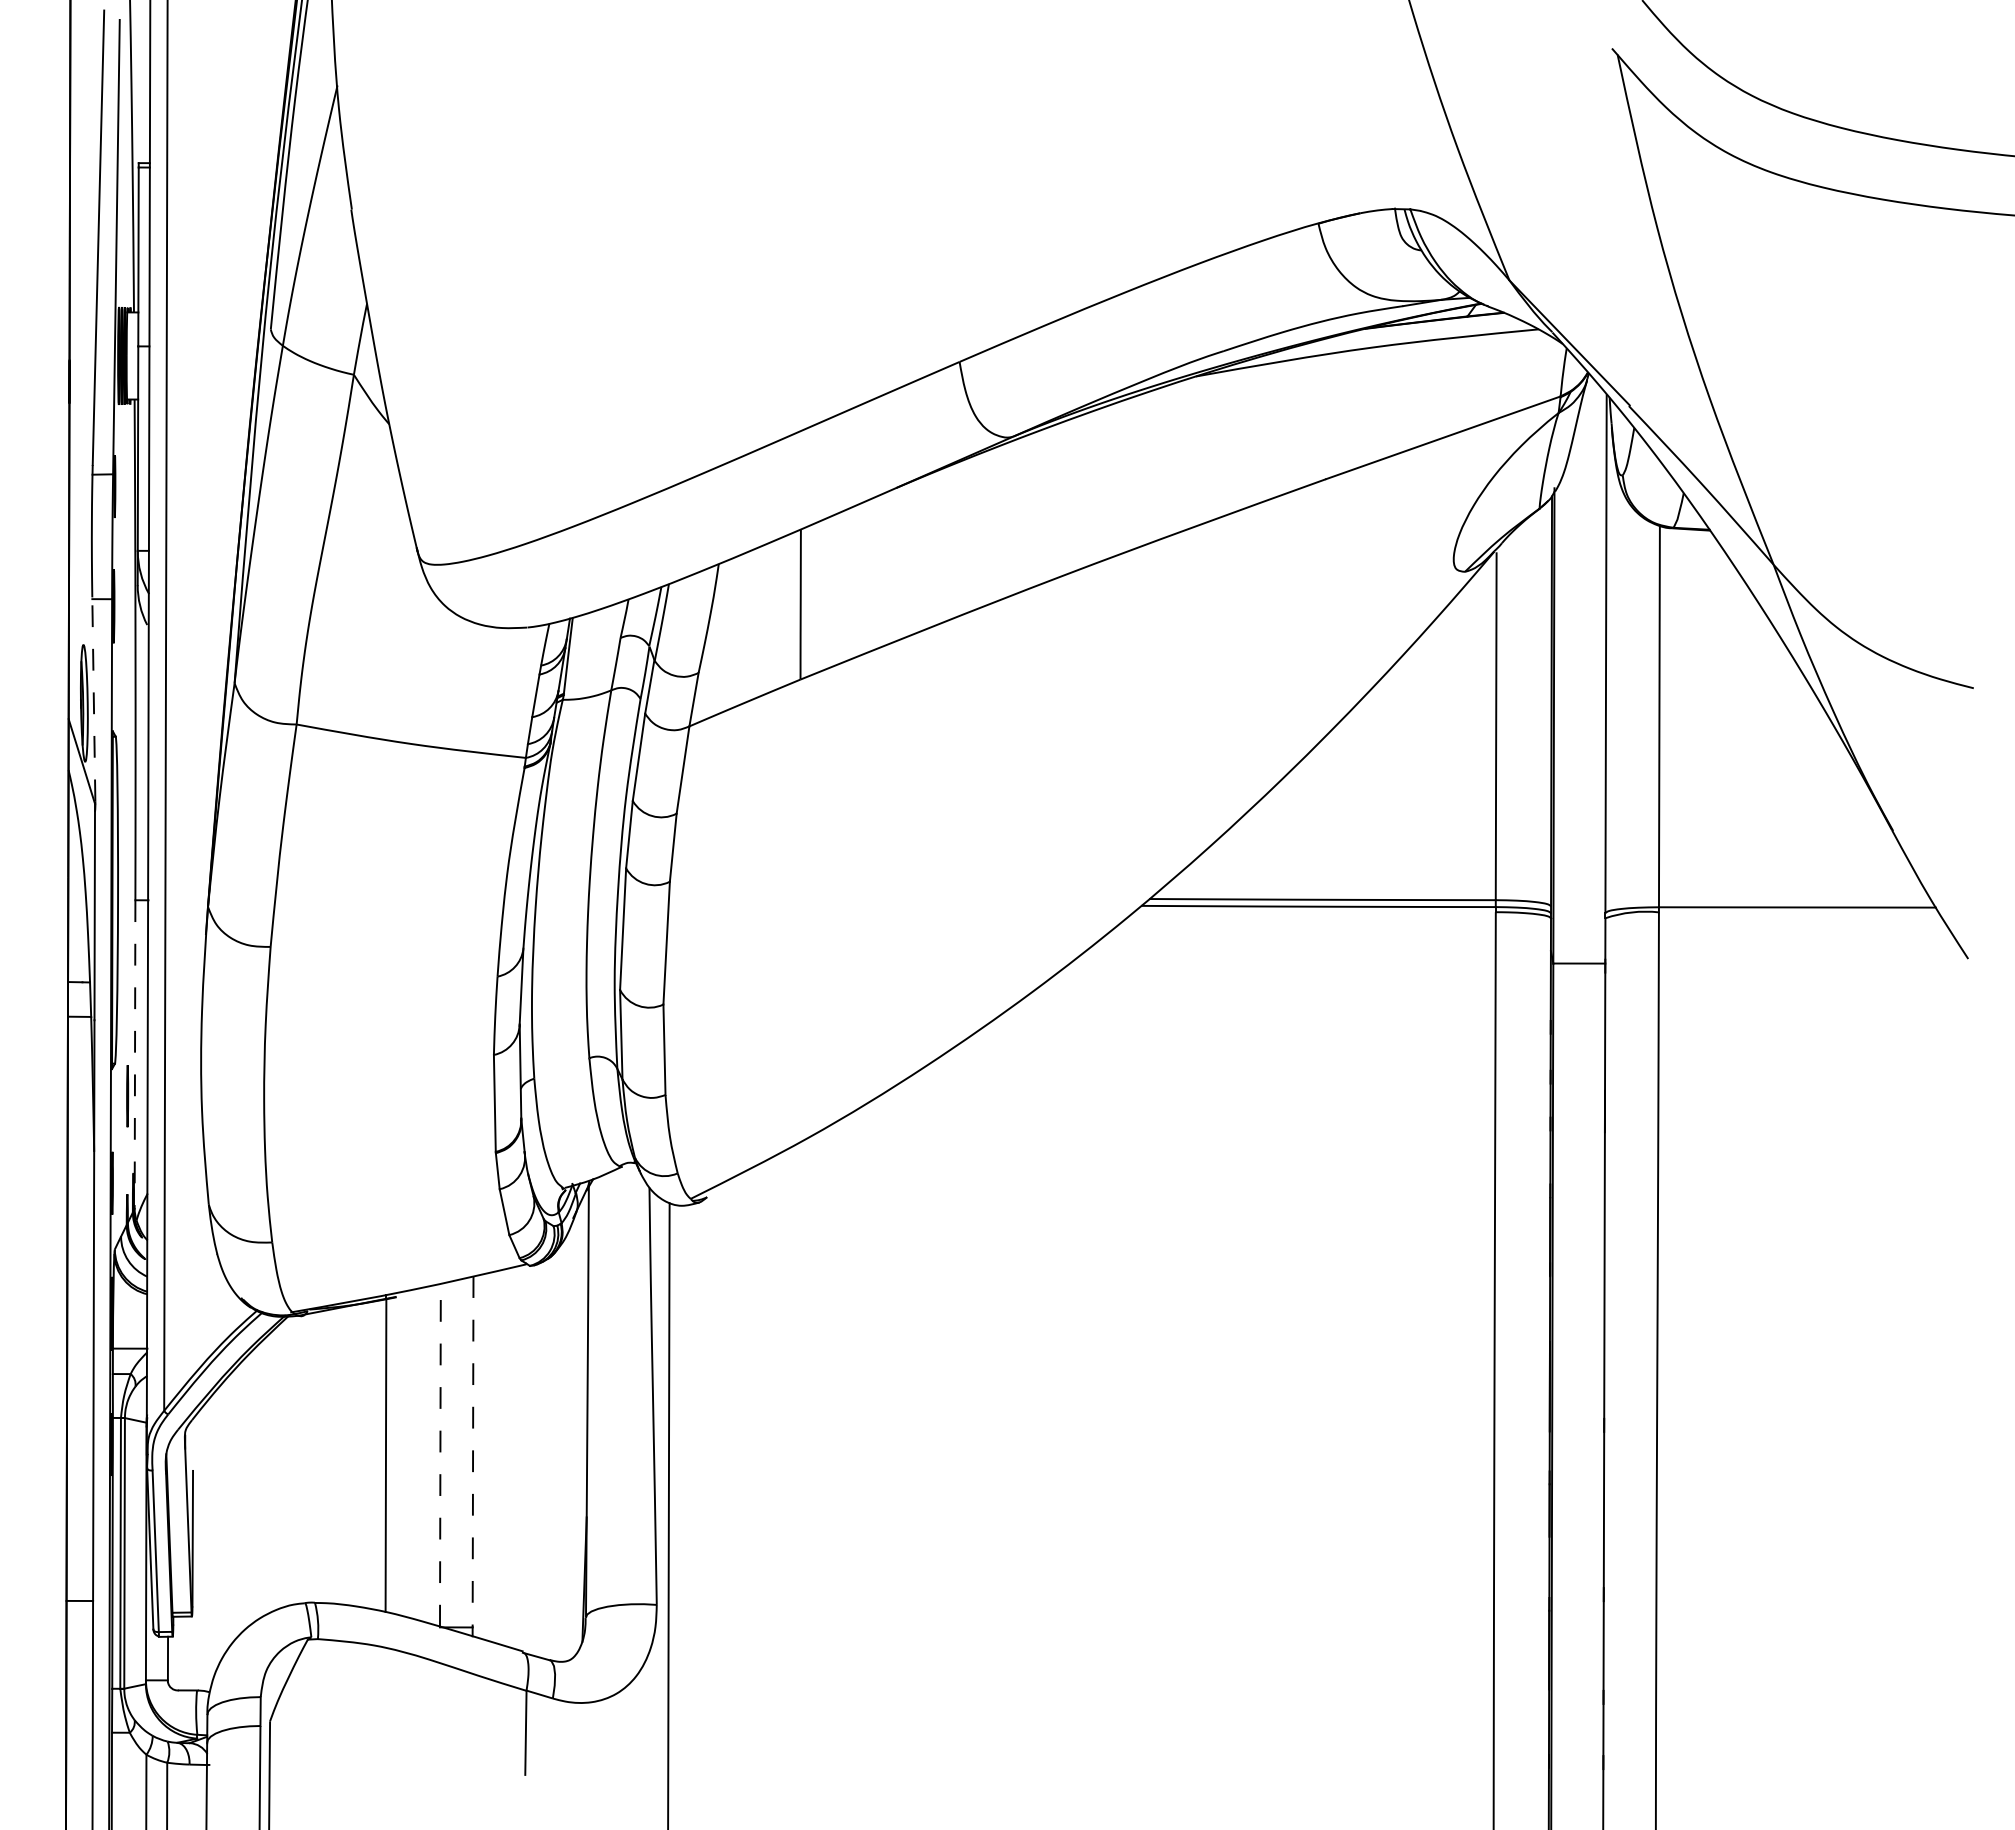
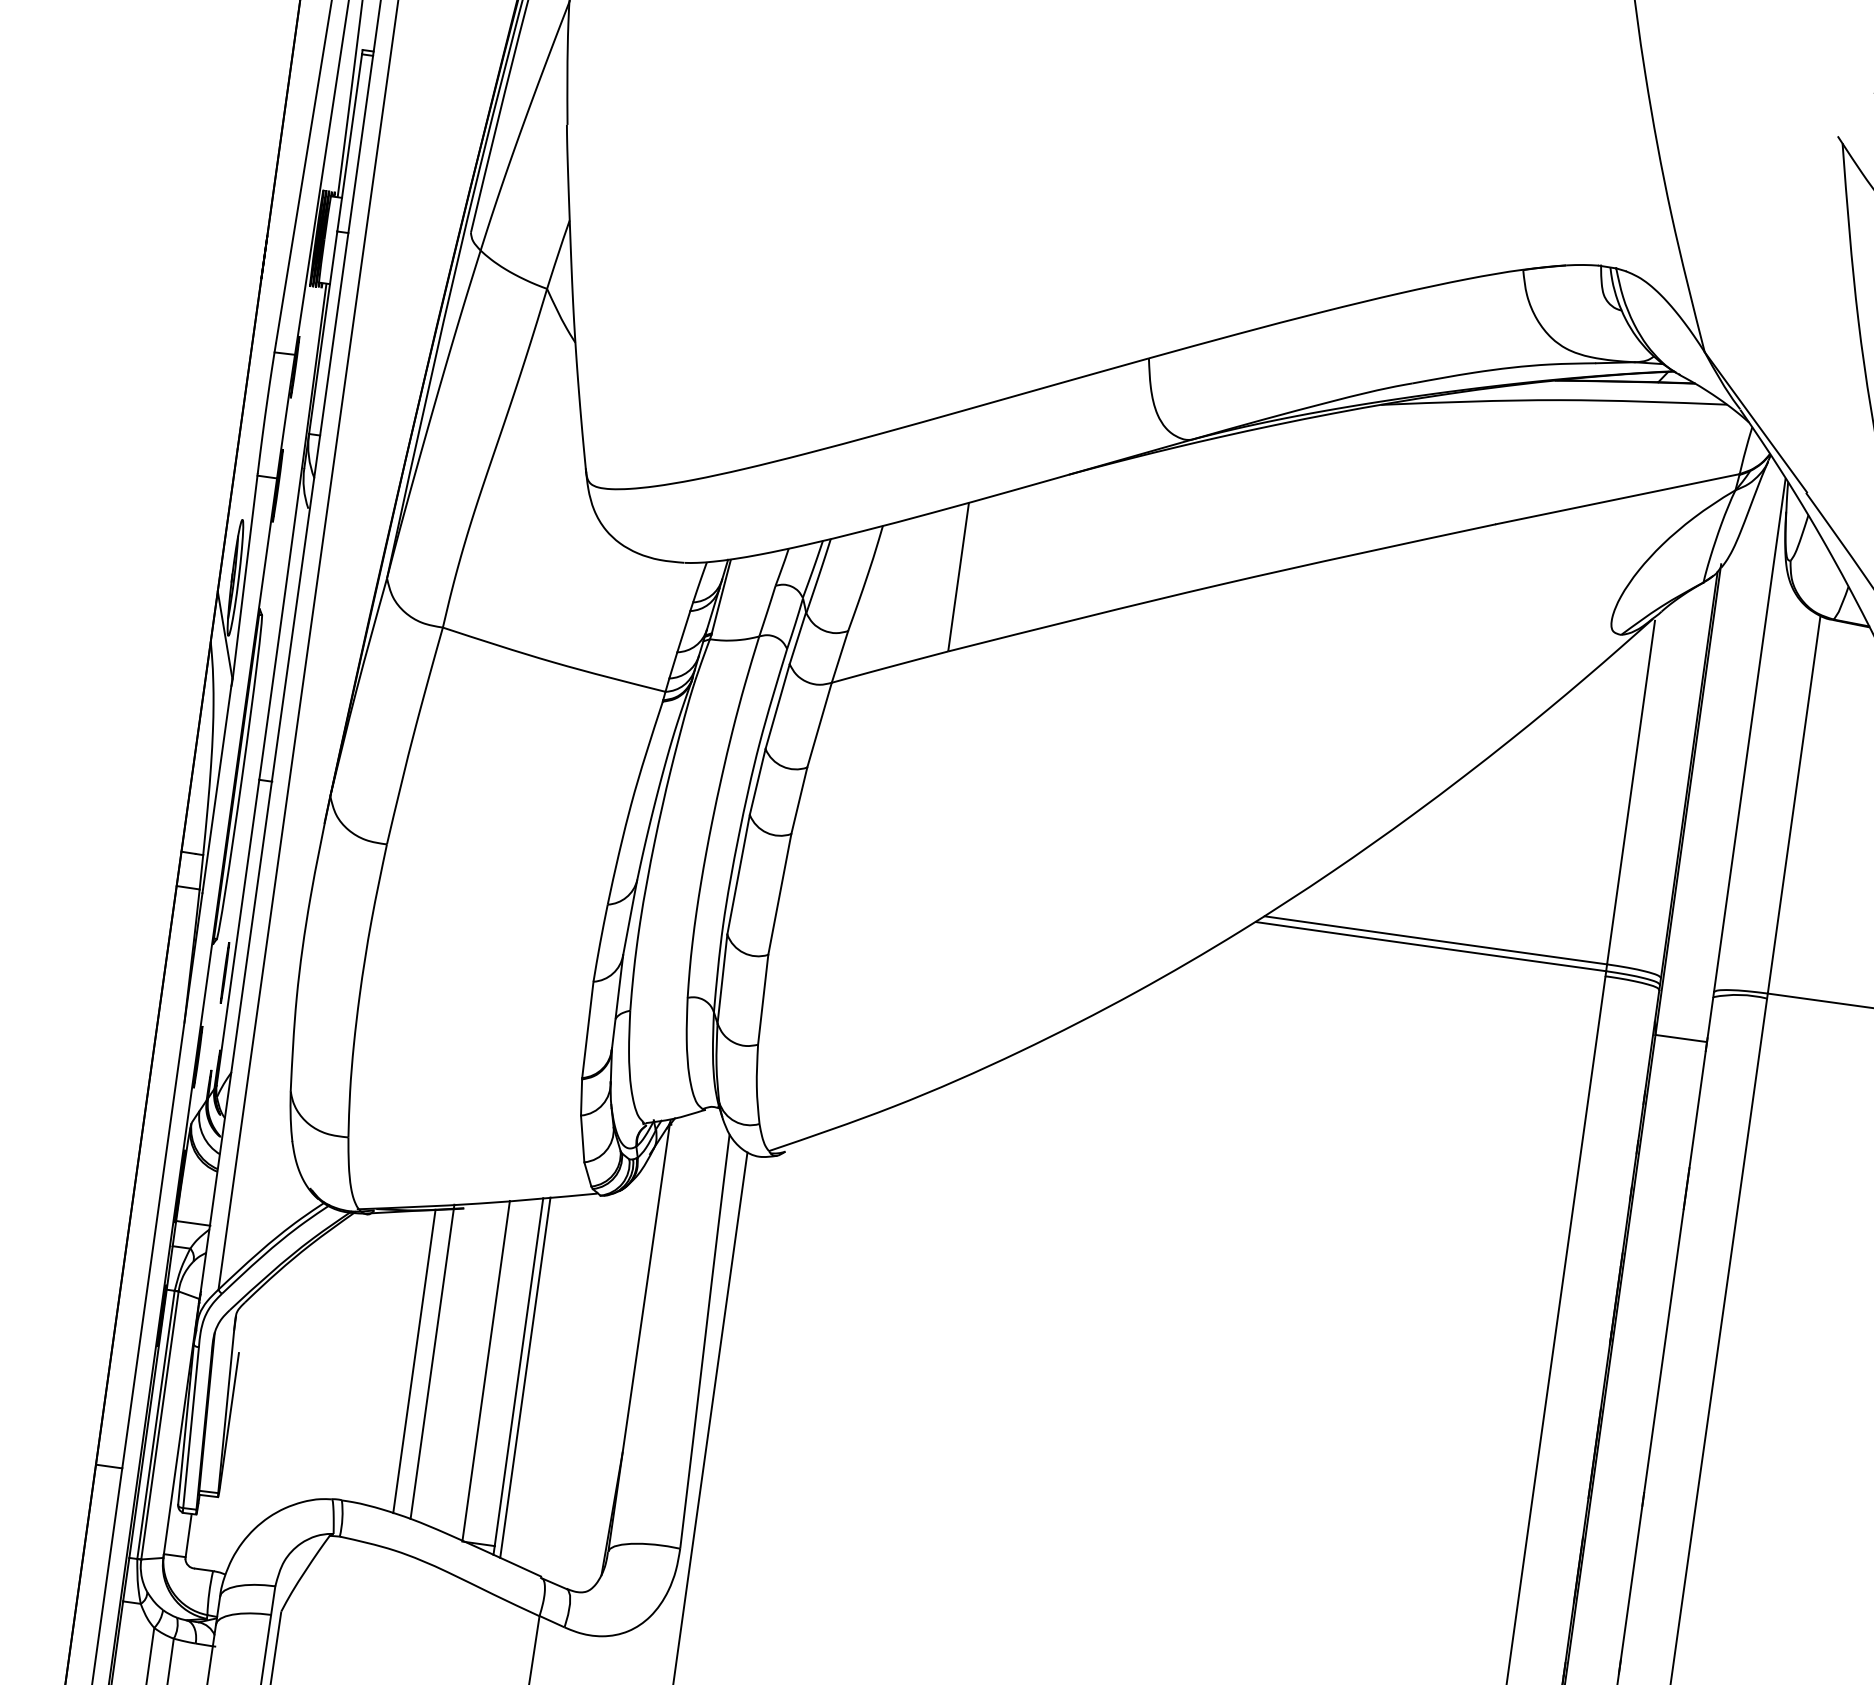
line: (93, 699) -> (245, 575), dashed -> solid
line: (135, 1055) -> (238, 933), dashed -> solid
line: (473, 1451) -> (519, 1371), dashed -> solid
line: (367, 1455) -> (413, 1361), added
line: (440, 1455) -> (486, 1371), dashed -> solid
line: (479, 1456) -> (524, 1377), added

